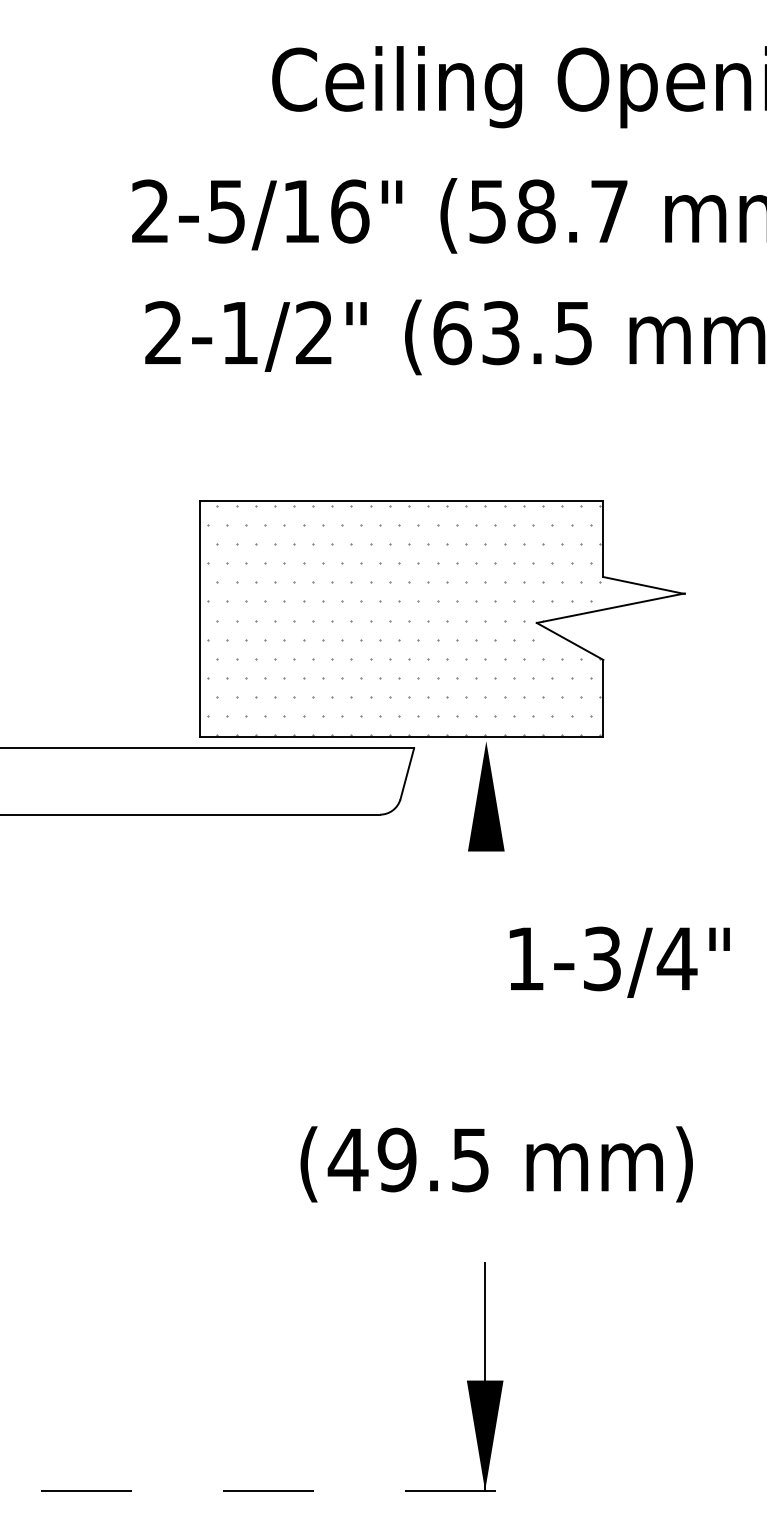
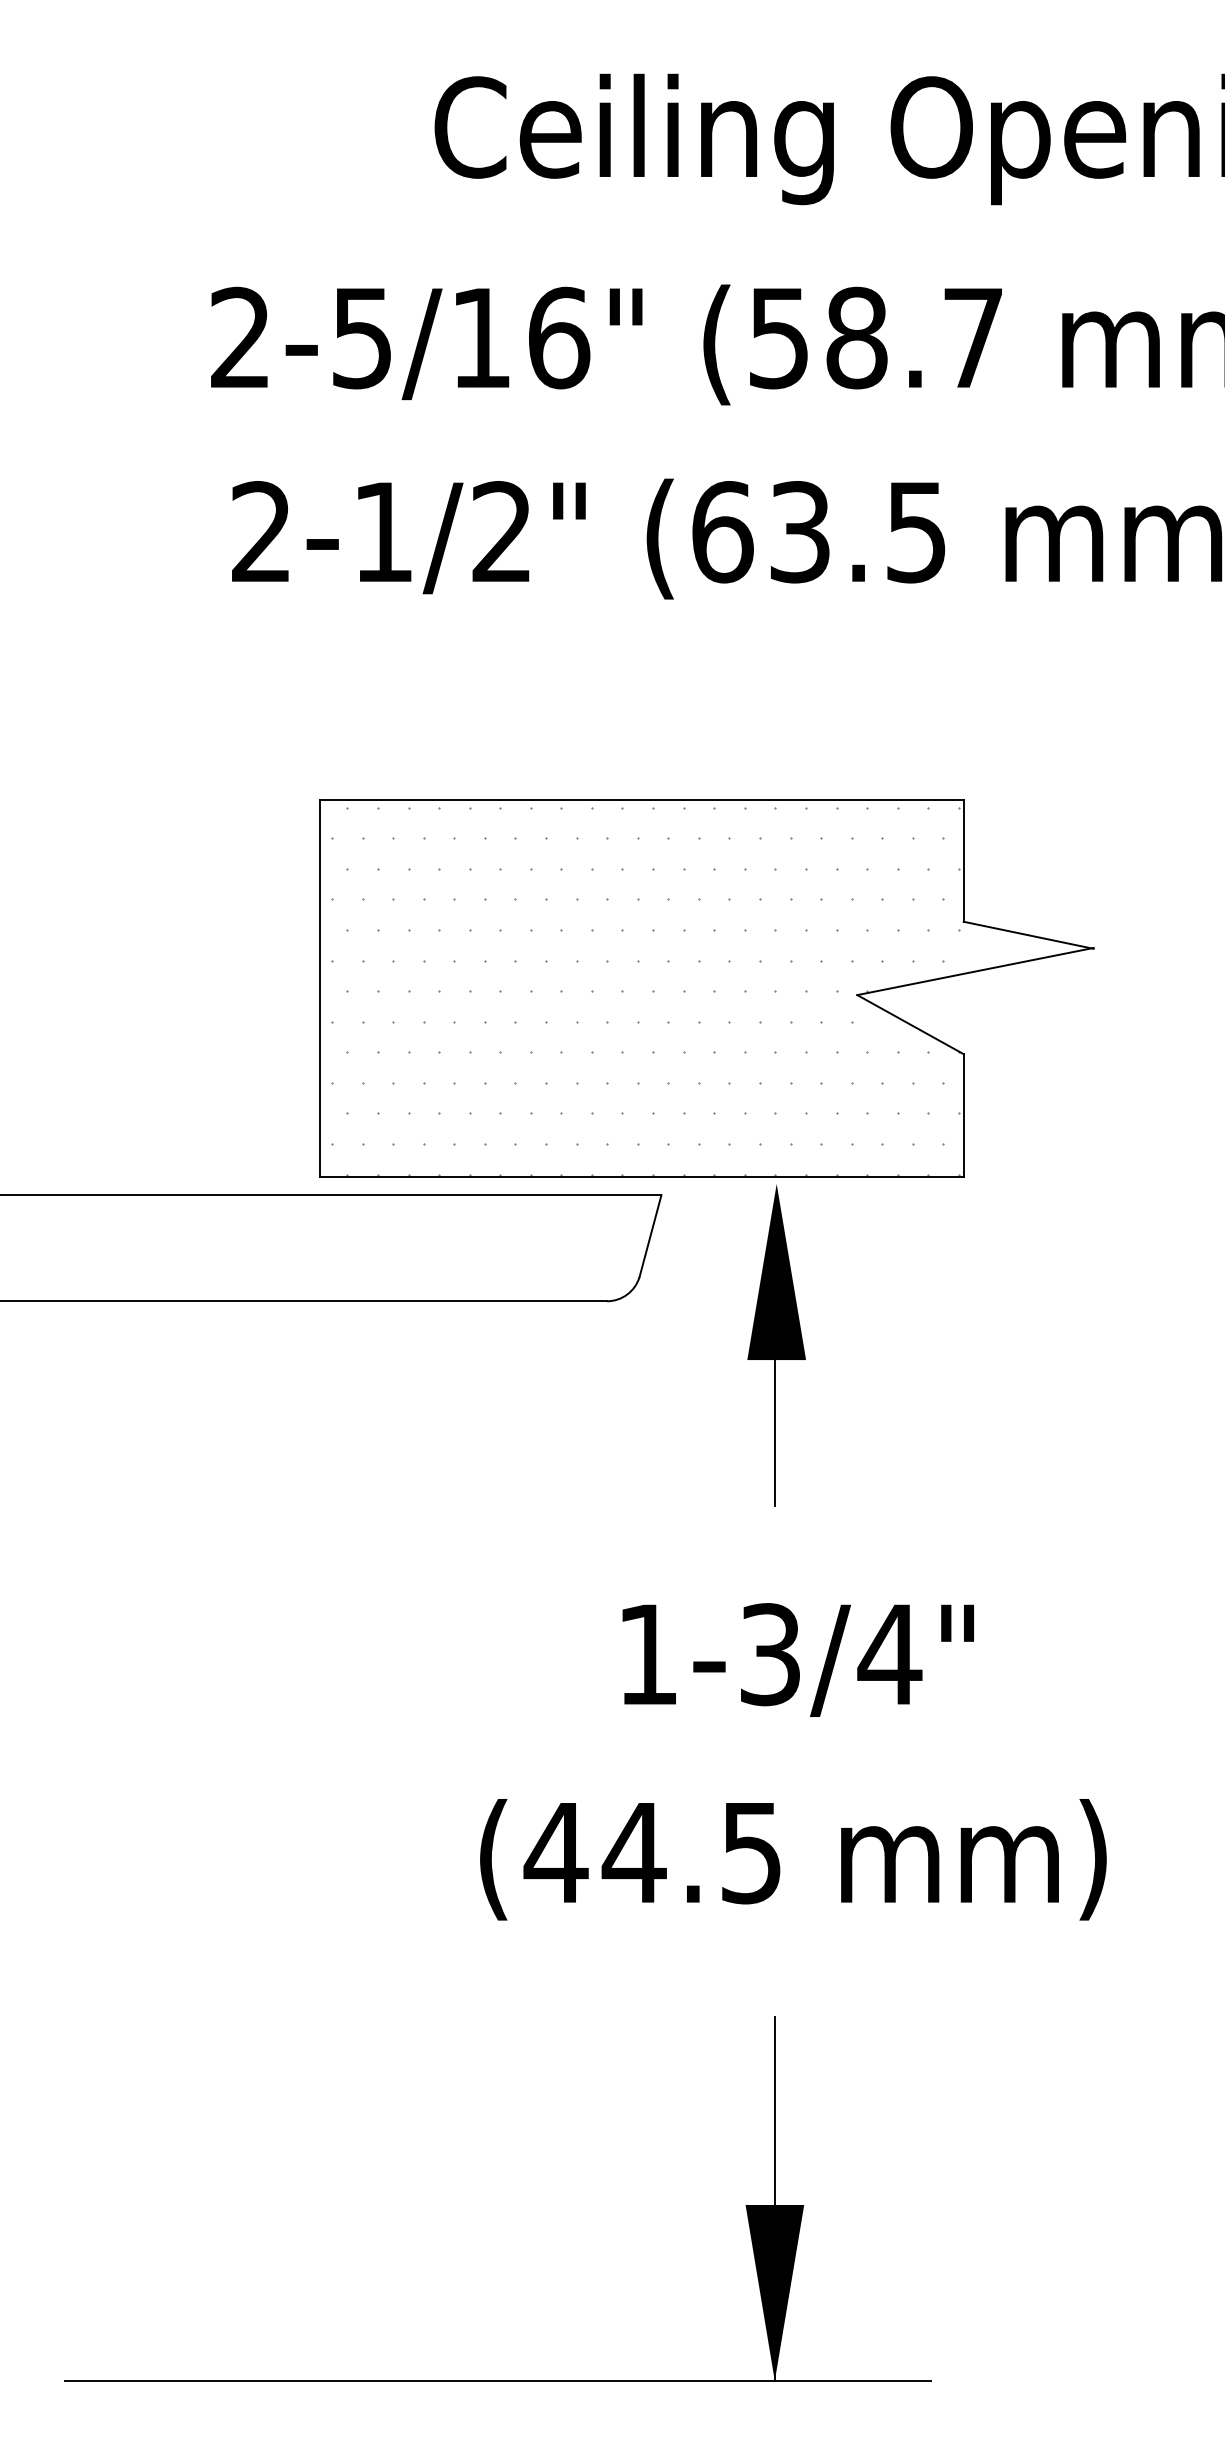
line: (485, 896) -> (775, 1431), added
text: (619, 961) -> (797, 1658), moved
text: (396, 1159) -> (633, 1851), (49.5 -> (44.5
line: (312, 1490) -> (499, 2380), dashed -> solid

